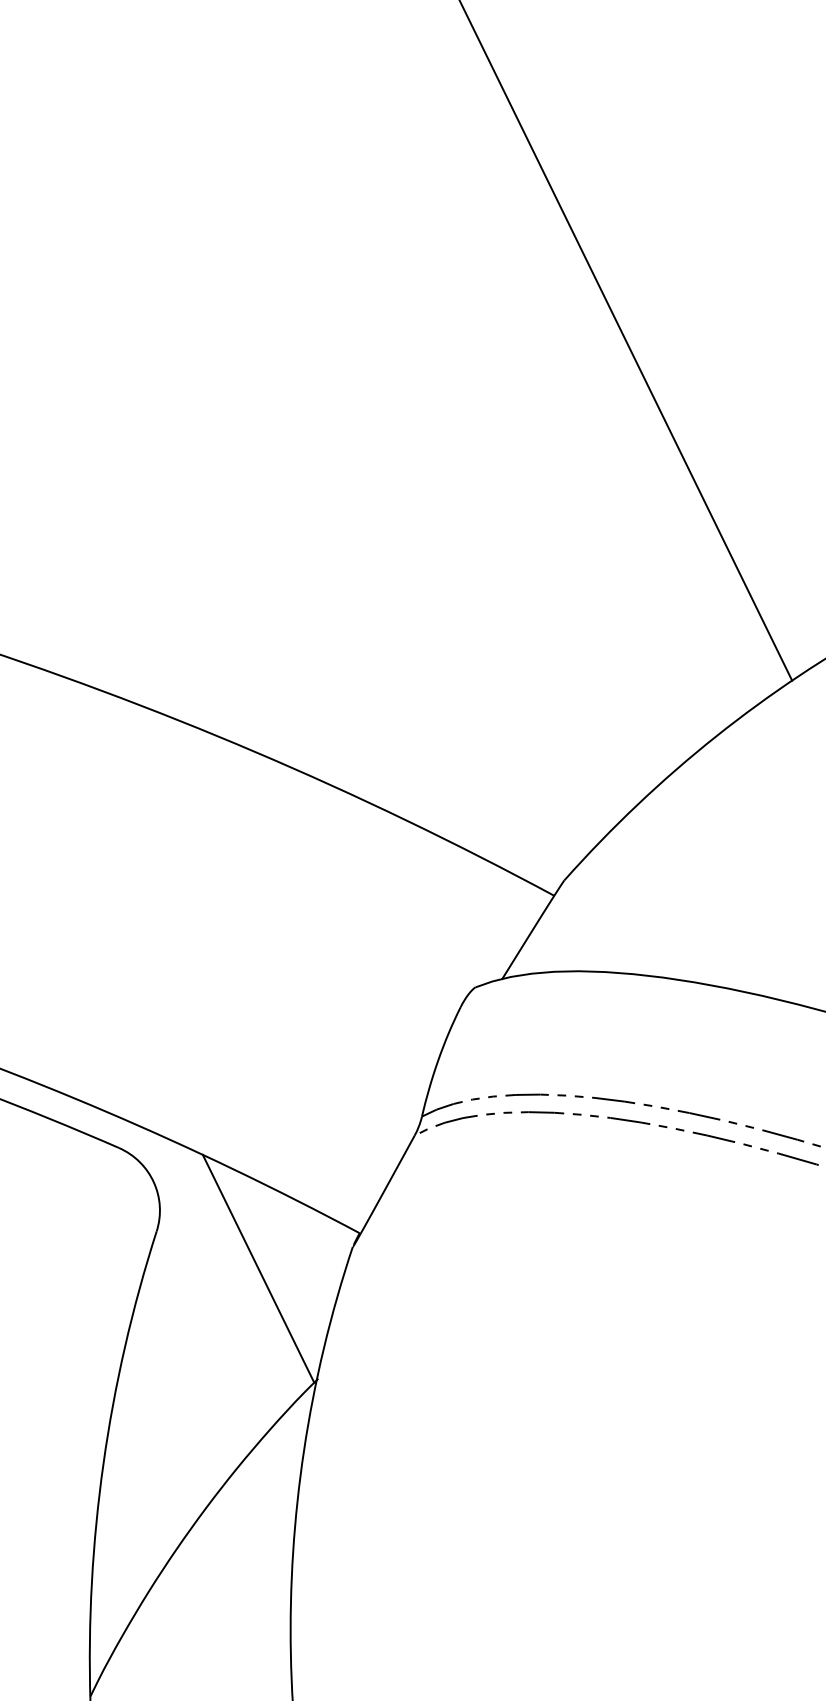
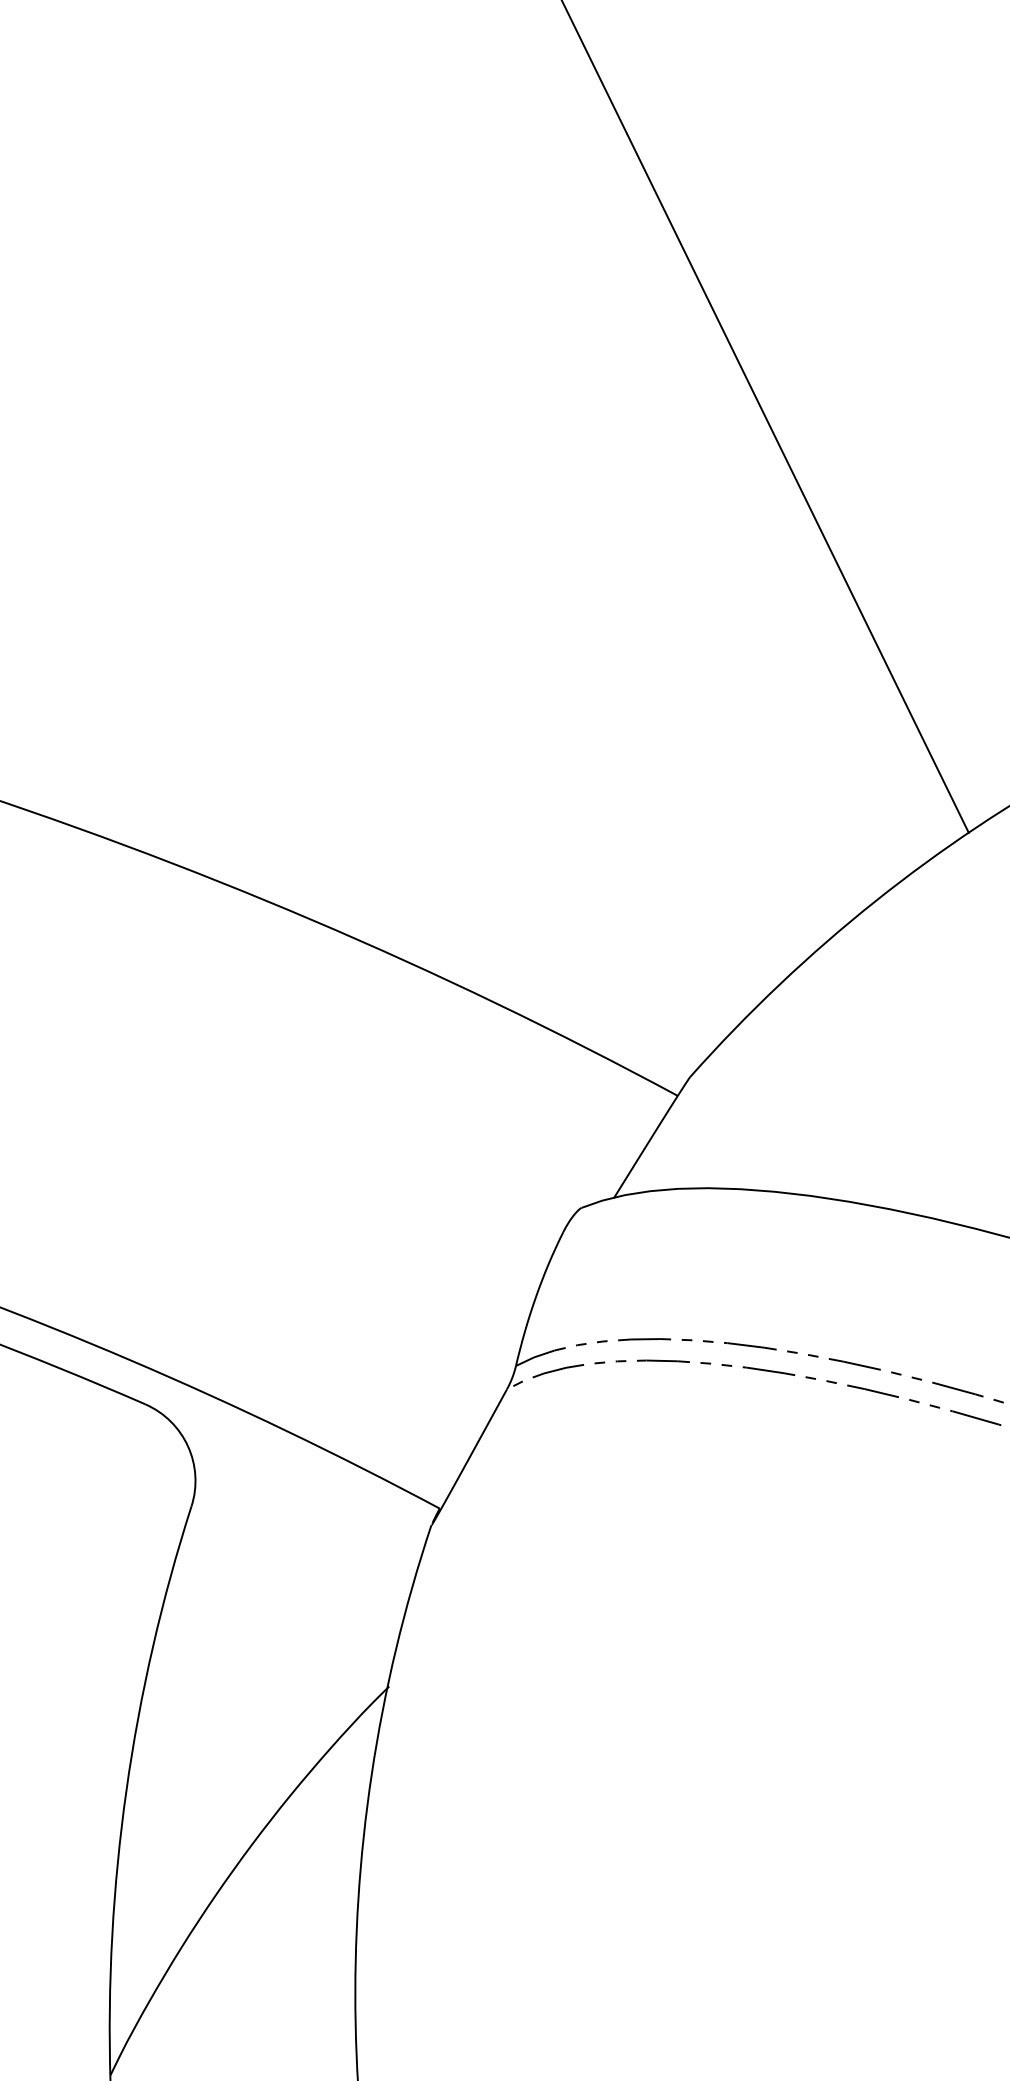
line: (258, 1268) -> (316, 1551), removed

